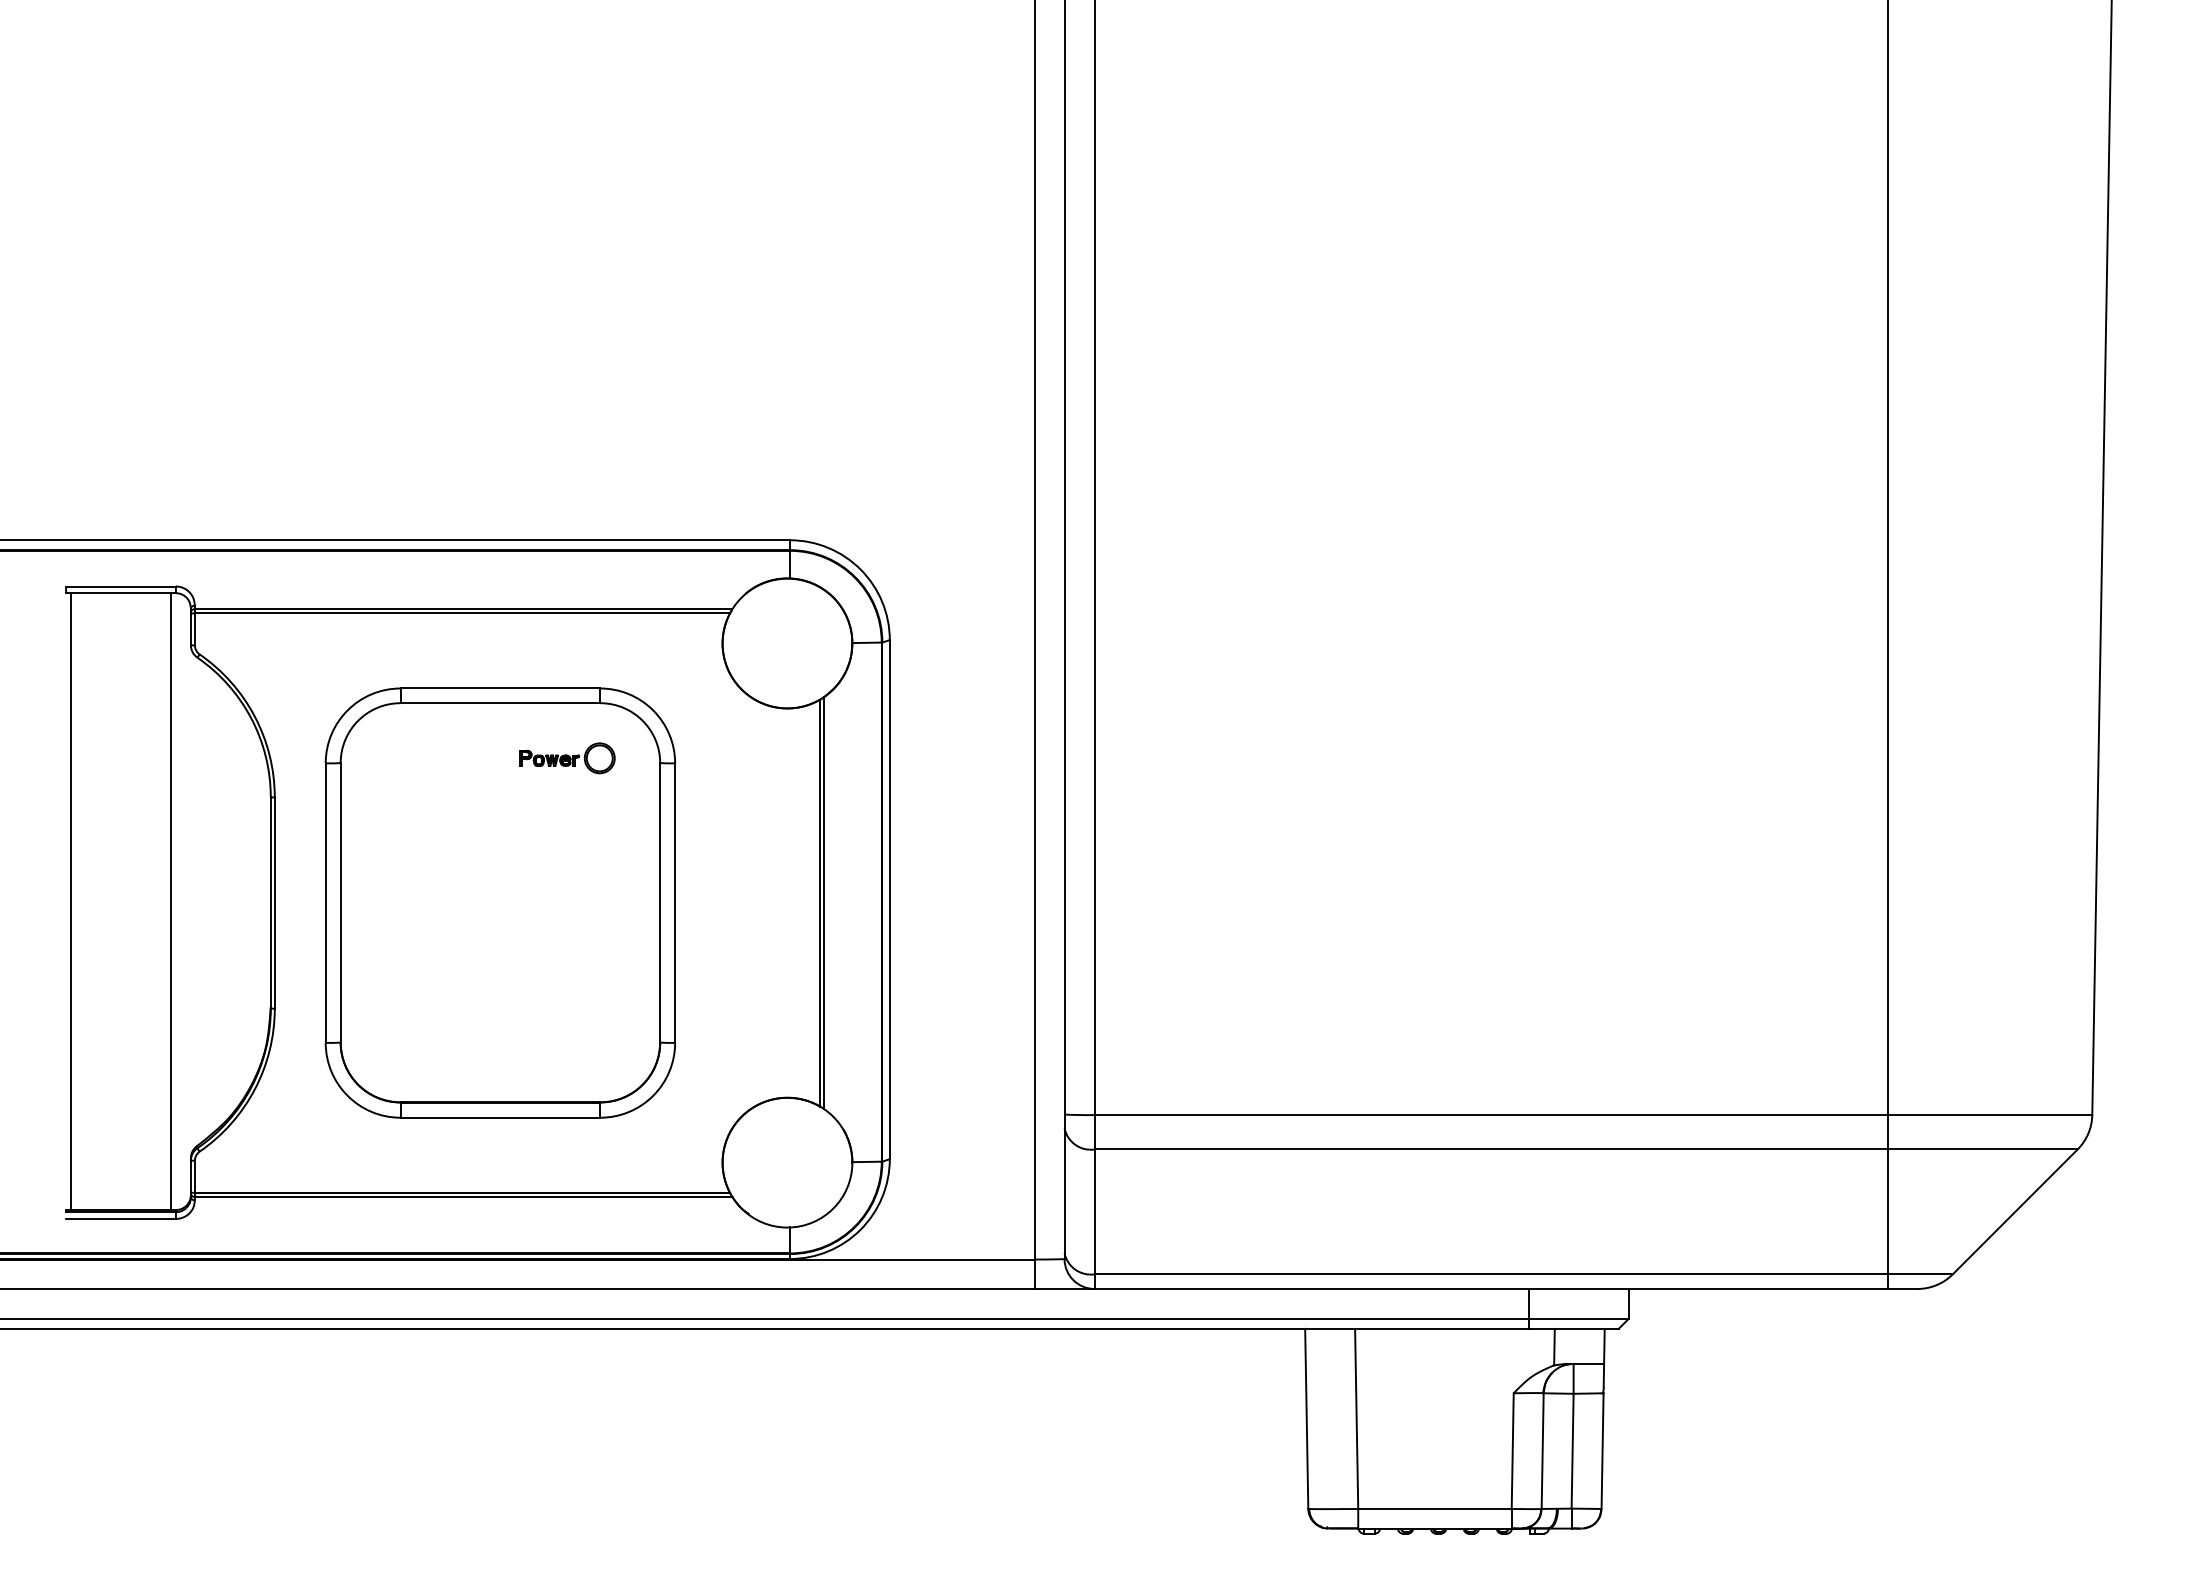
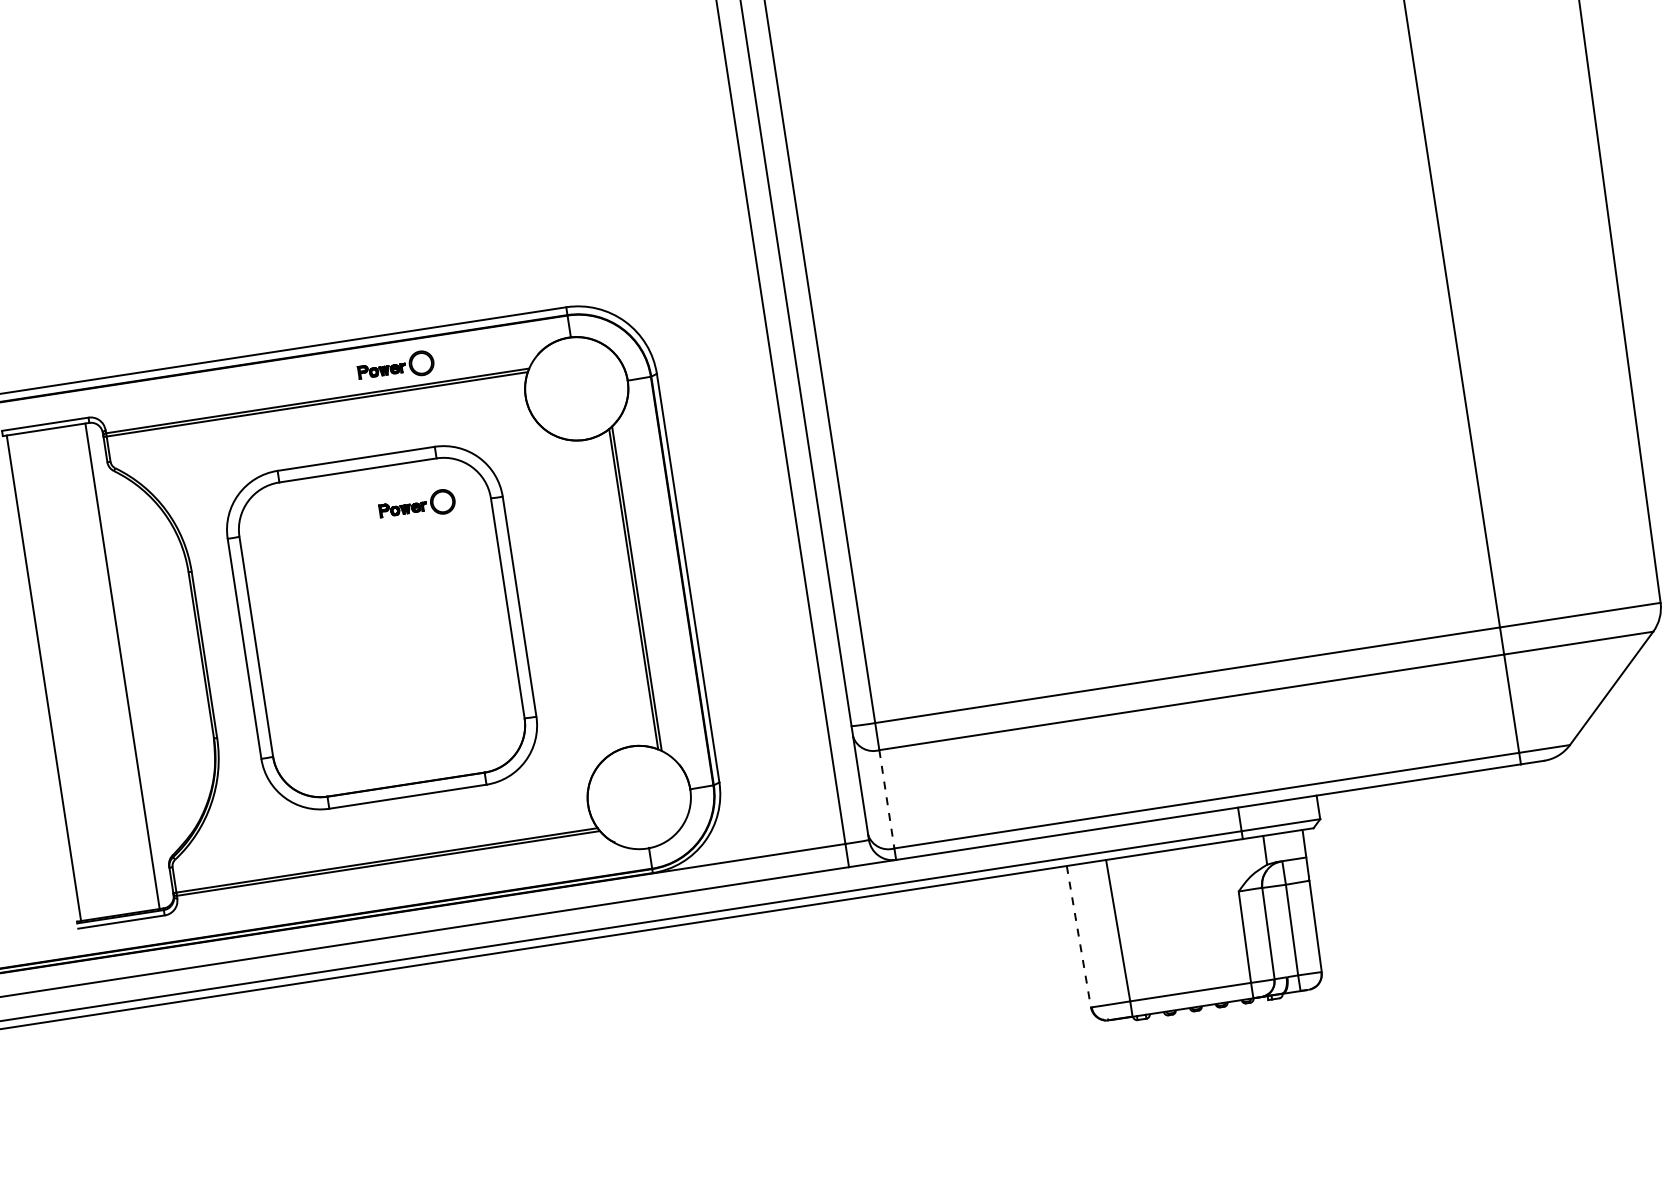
part: (567, 582) -> (396, 367), added
line: (1094, 1212) -> (886, 799), solid -> dashed
line: (1306, 1419) -> (1078, 937), solid -> dashed

